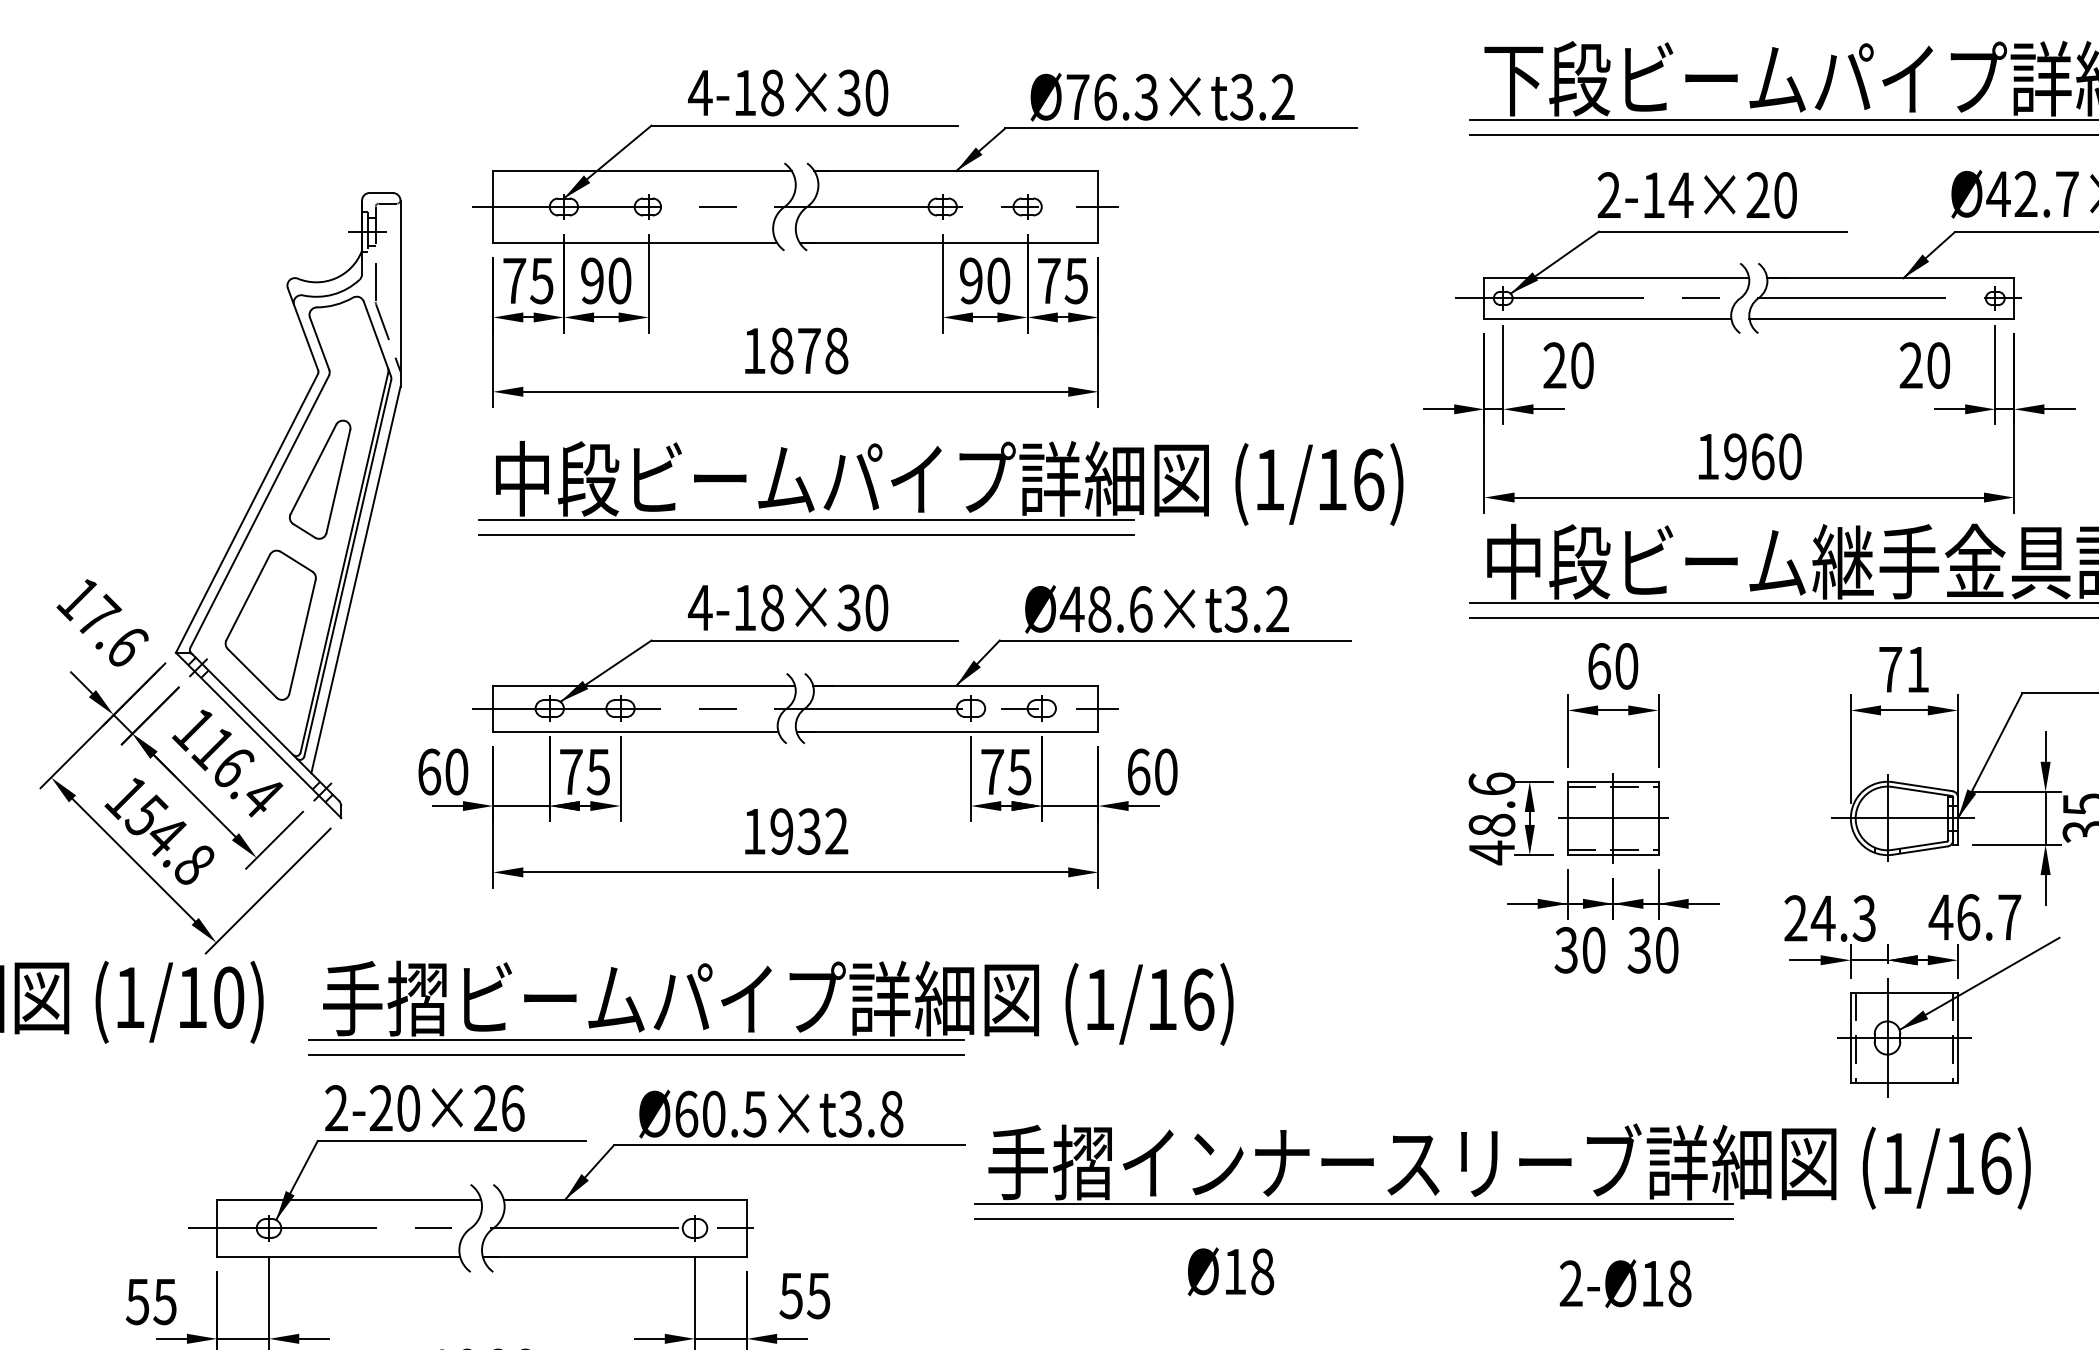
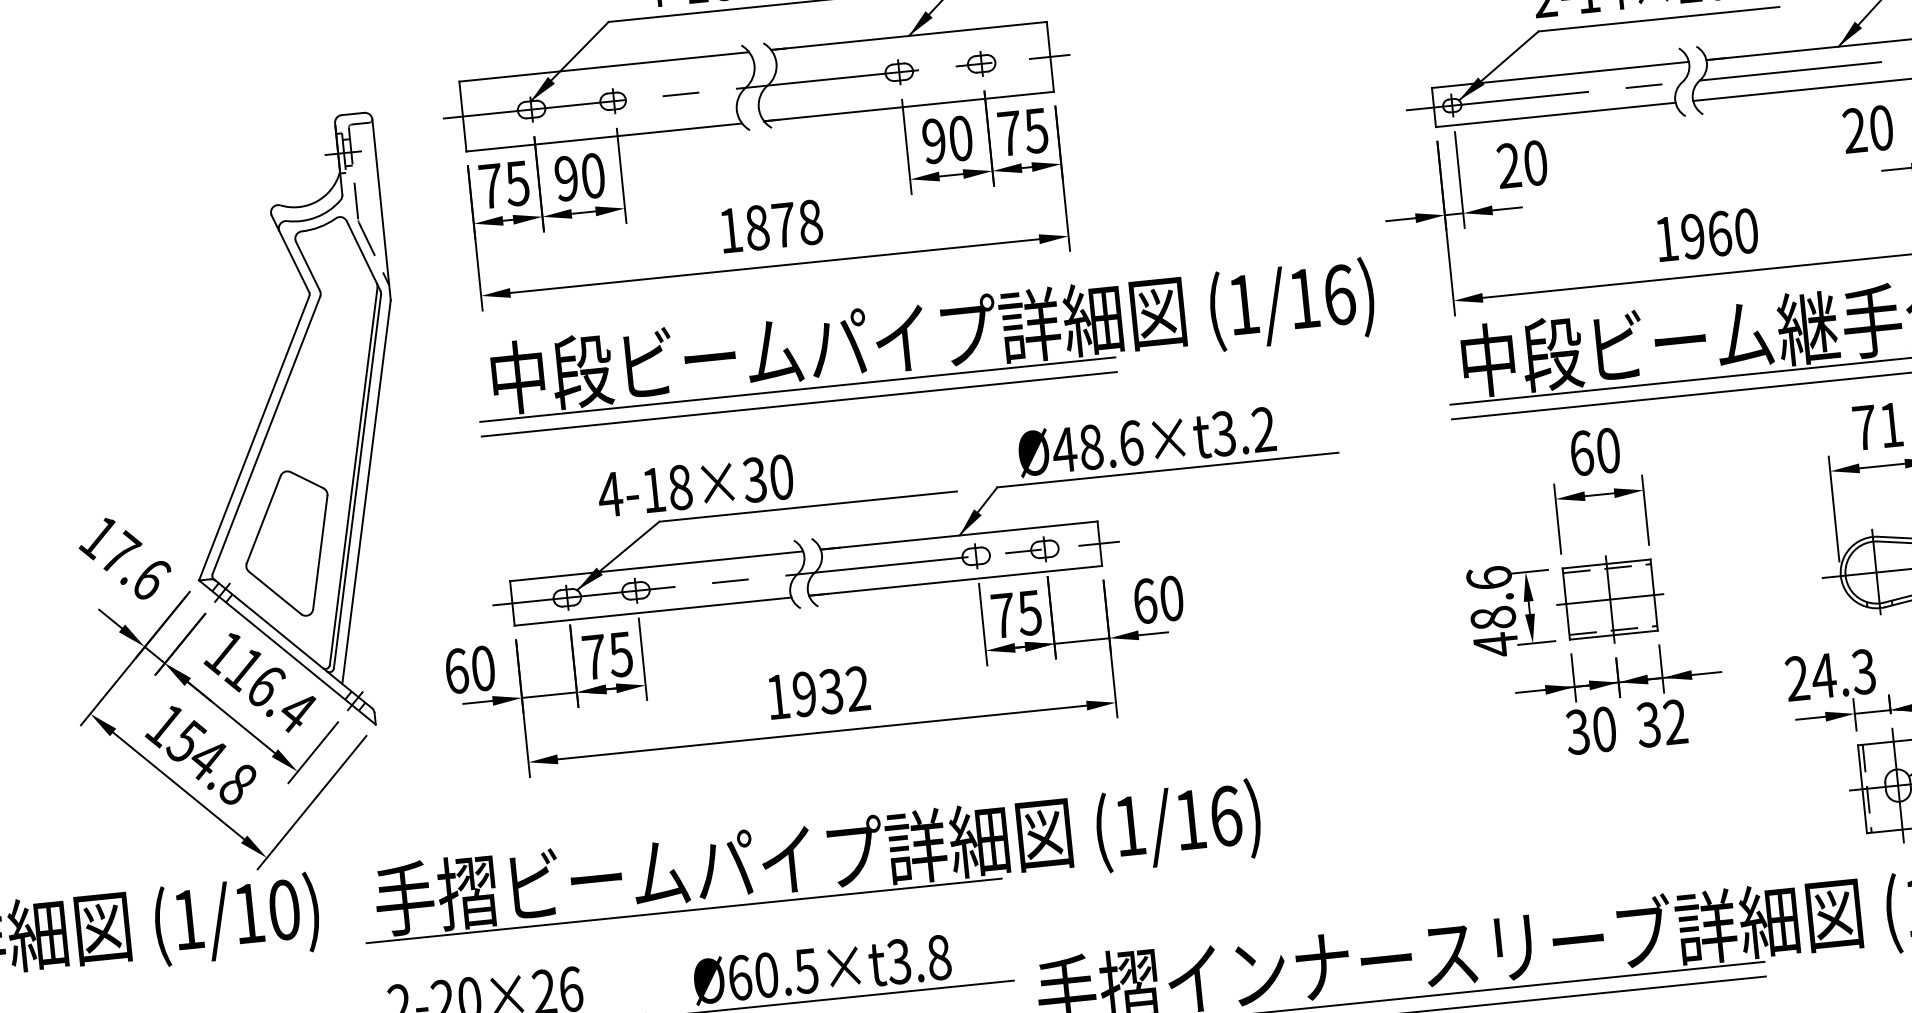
part: (320, 479) -> (322, 398), removed
text: (788, 607) -> (695, 485), moved
text: (1666, 950) -> (1674, 722), 30 -> 32
line: (636, 1055) -> (685, 925), removed

